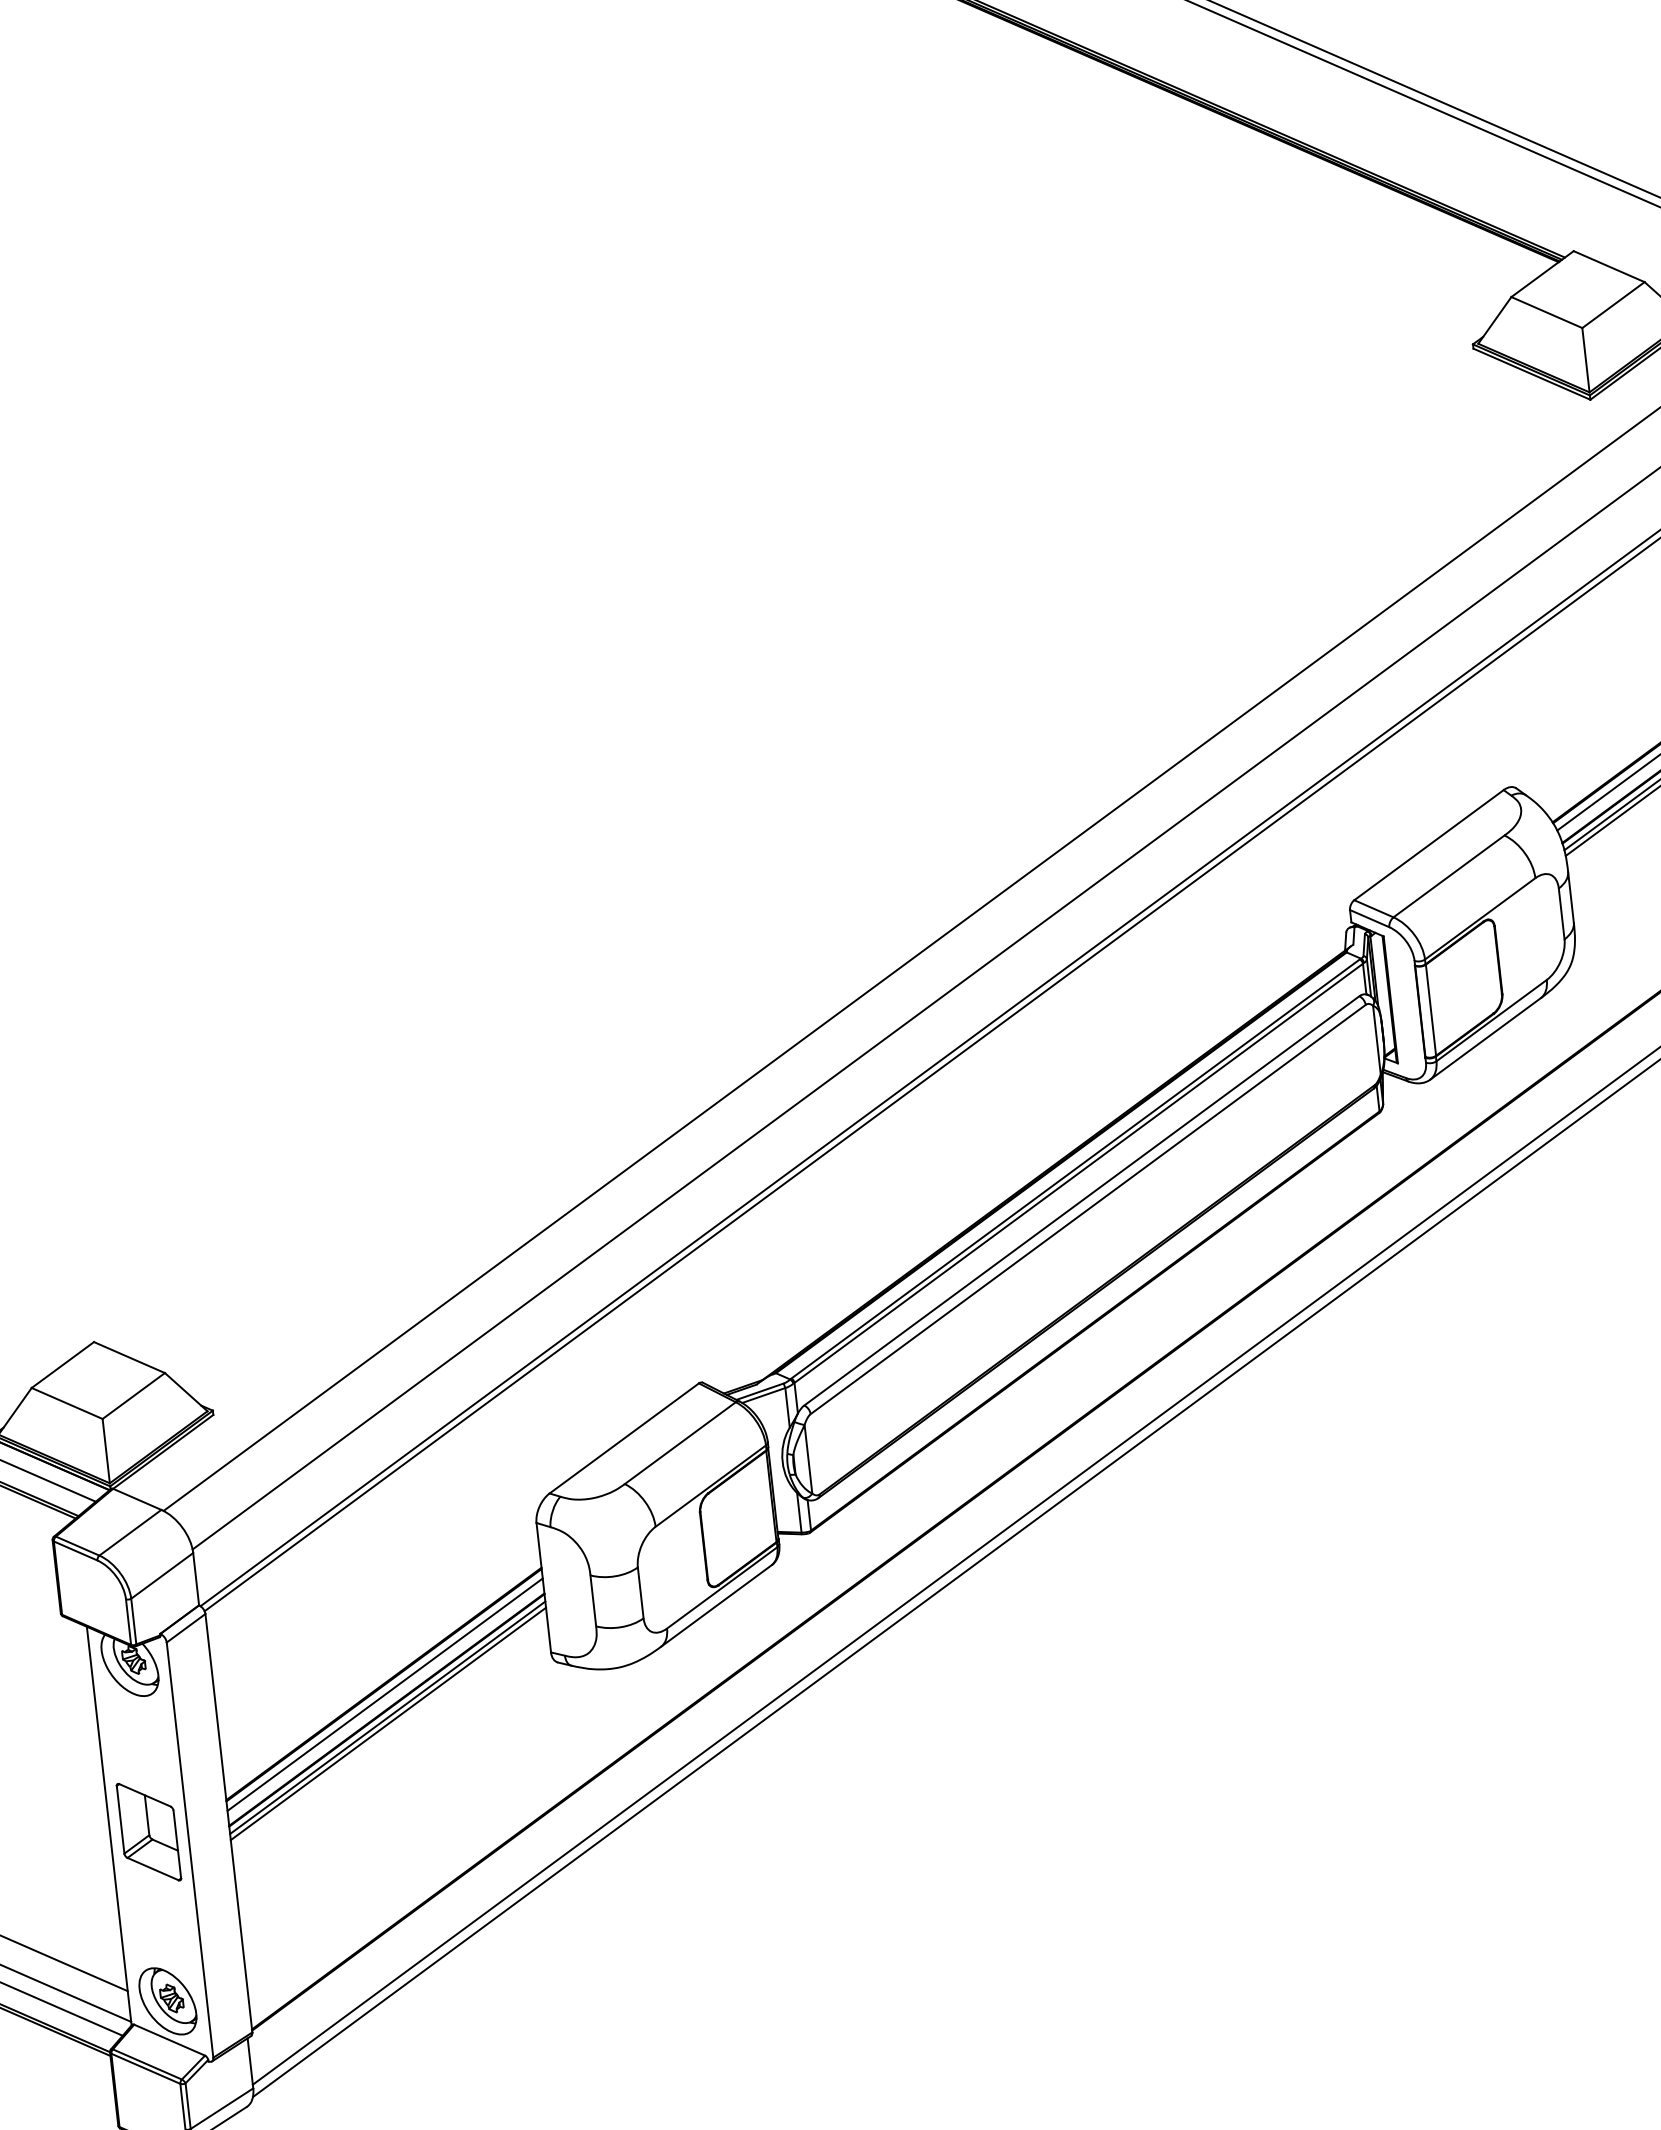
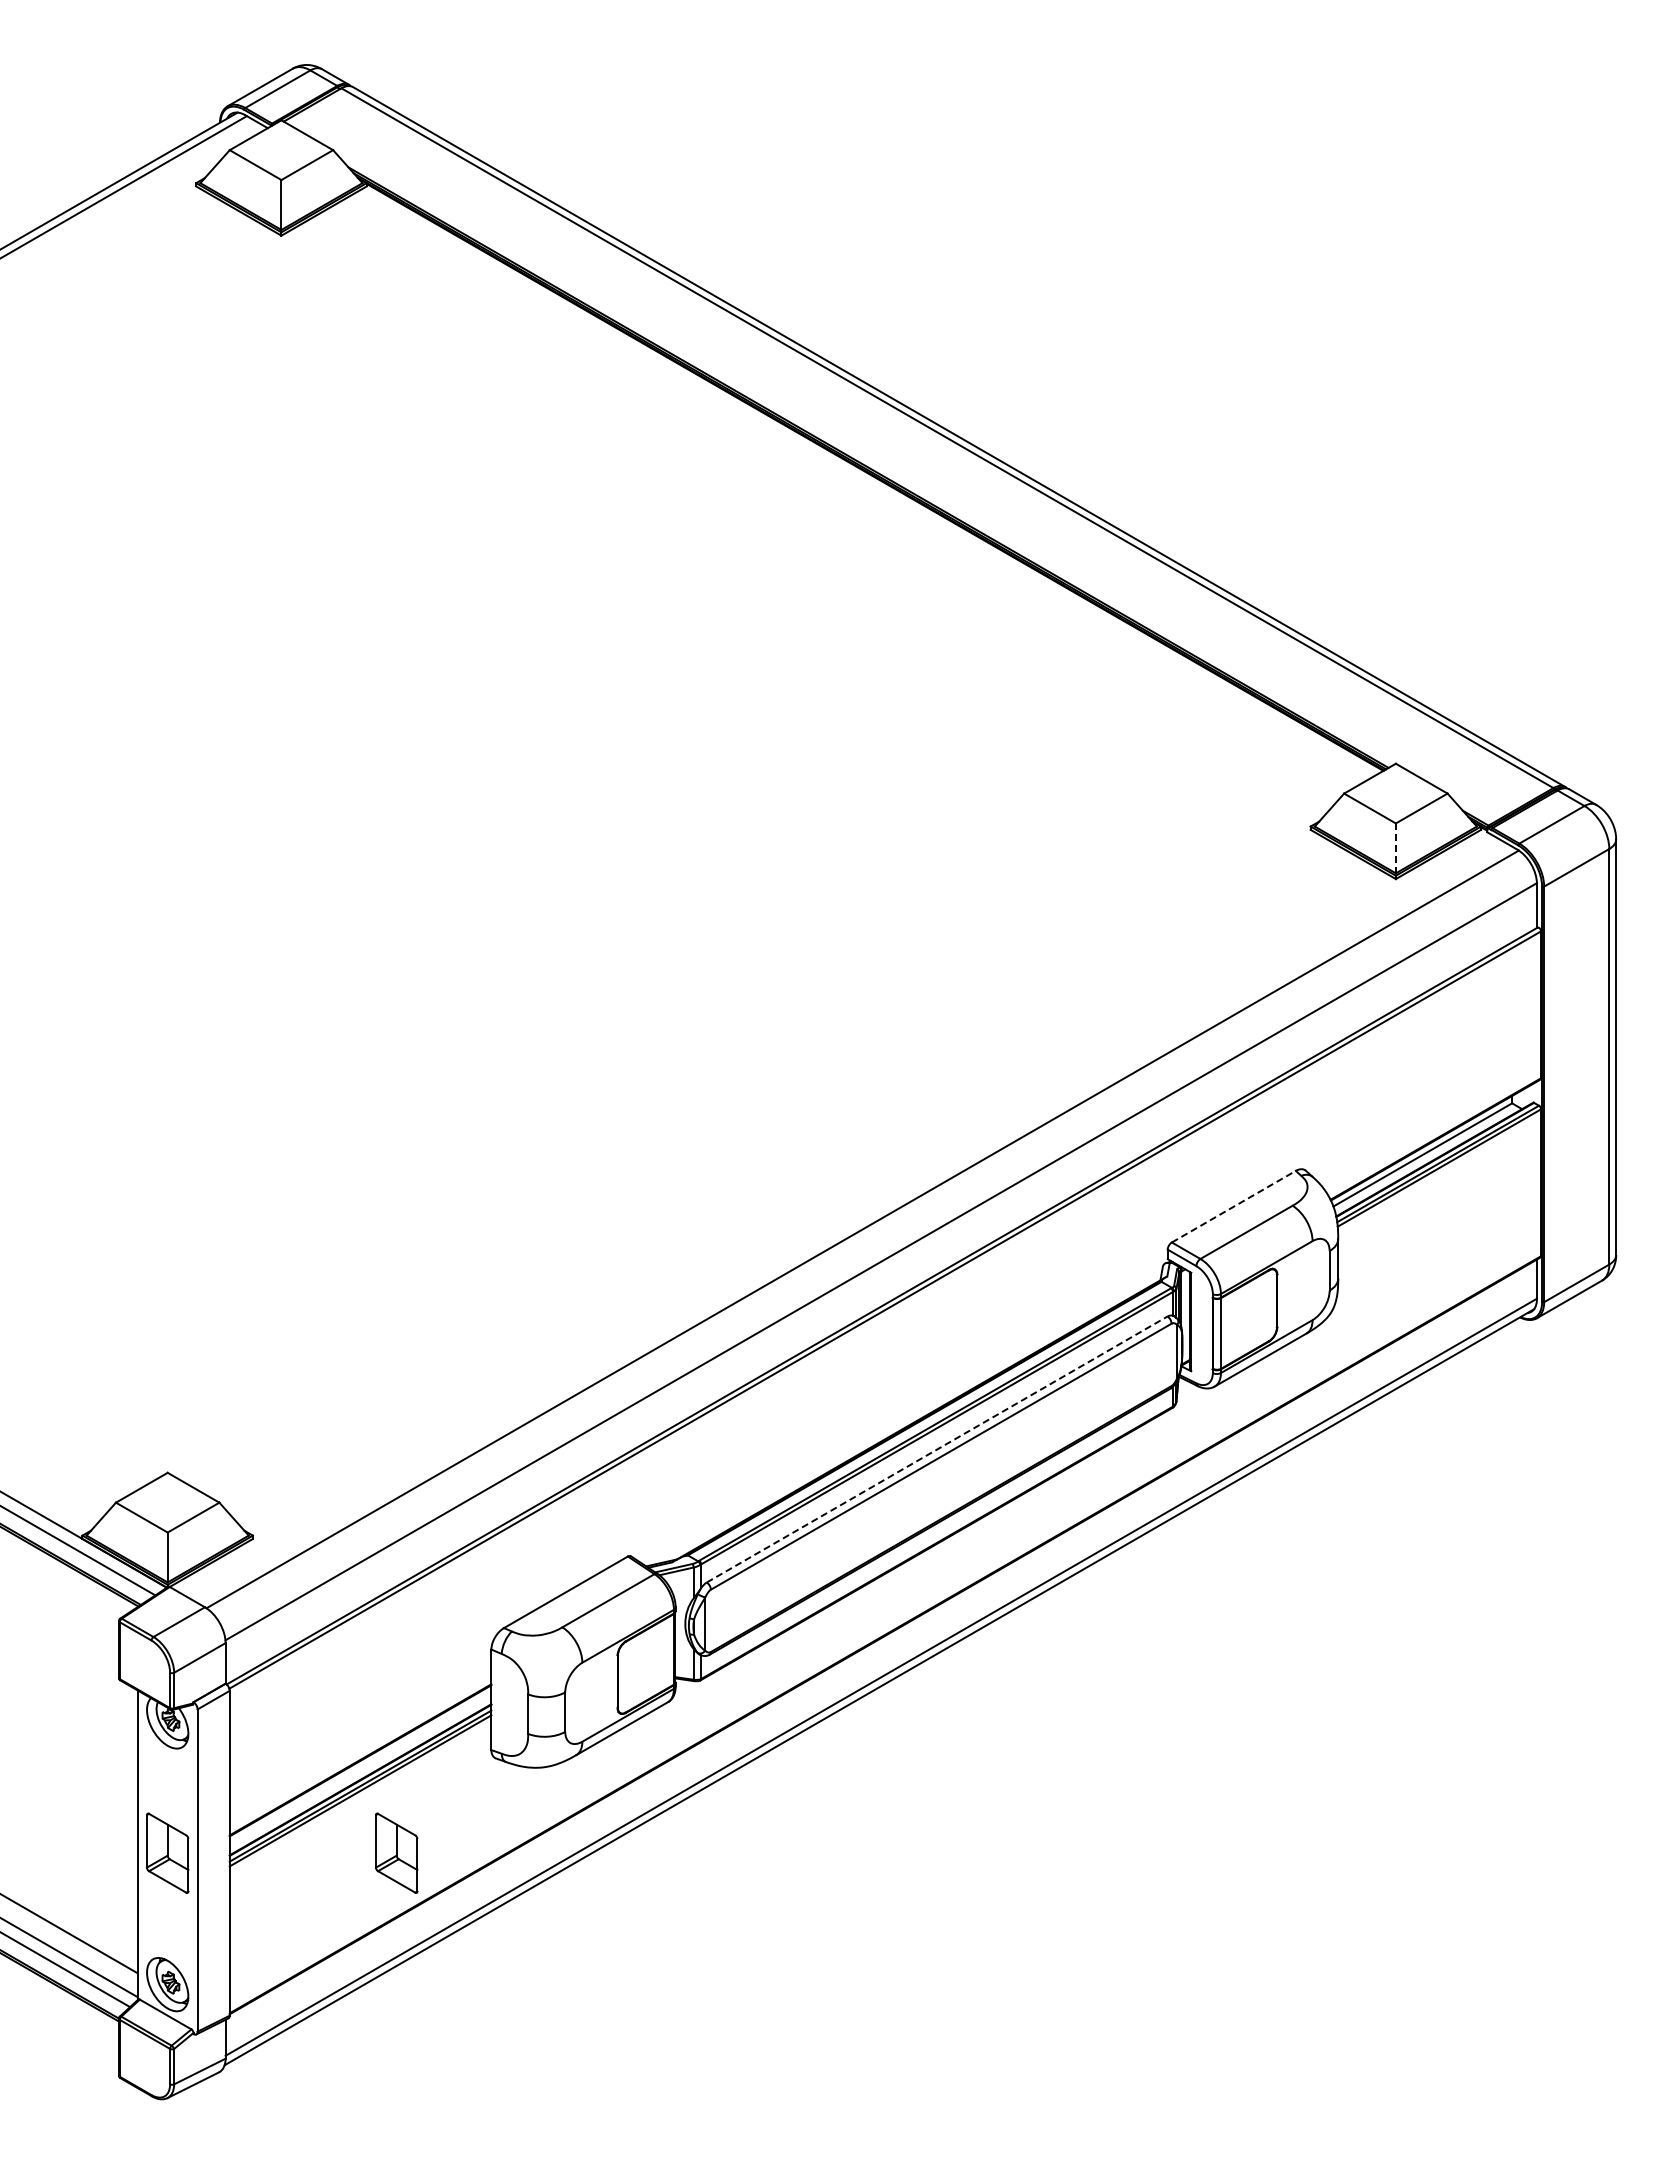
line: (1585, 360) -> (1395, 848), solid -> dashed
line: (1428, 844) -> (1233, 1206), solid -> dashed
line: (1082, 1200) -> (937, 1449), solid -> dashed
line: (384, 1693) -> (360, 1767), removed
part: (443, 1798) -> (396, 1852), added

